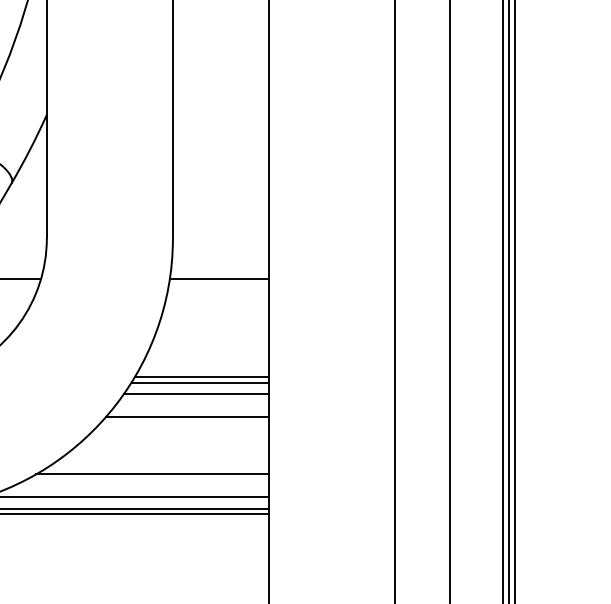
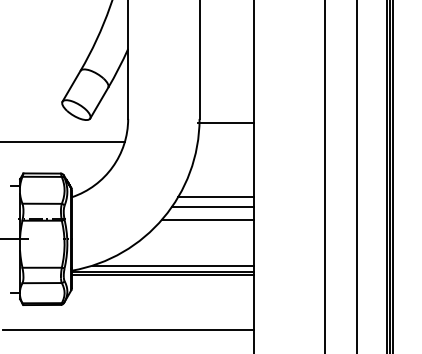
line: (218, 279) -> (225, 123), moved
line: (199, 382) -> (214, 200), removed
line: (151, 474) -> (187, 252), removed

